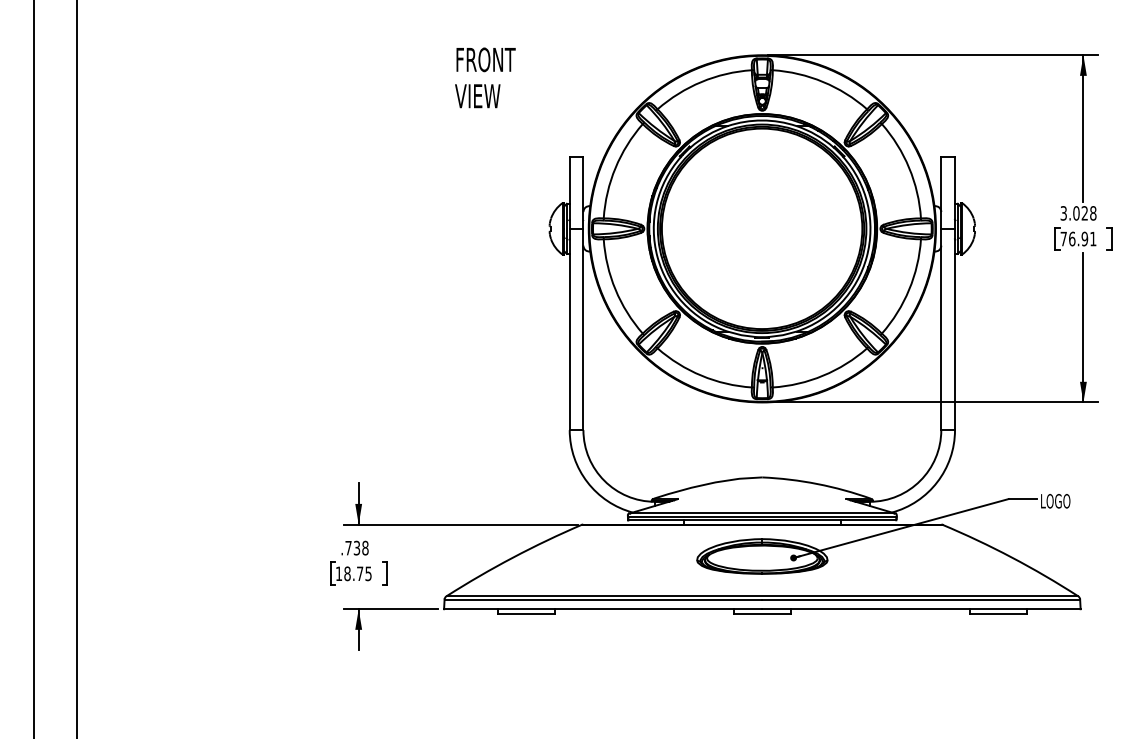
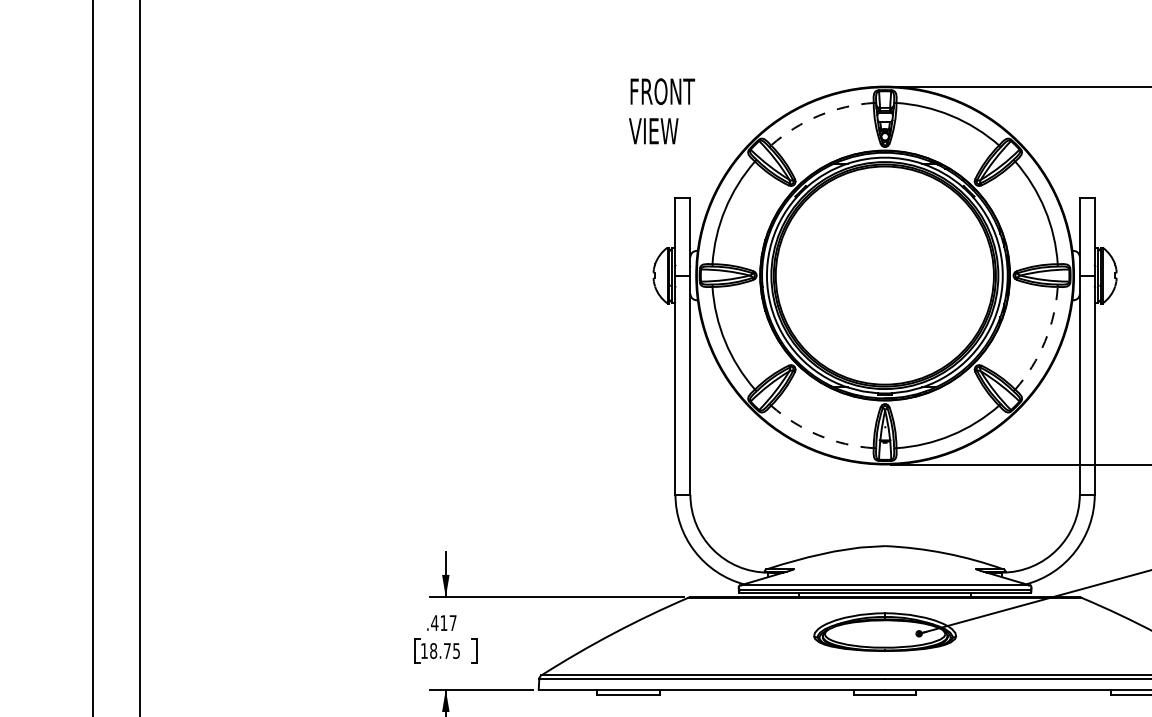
text: (485, 77) -> (662, 110), moved
arc: (701, 82) -> (818, 116), solid -> dashed
arc: (909, 289) -> (1045, 341), solid -> dashed
arc: (701, 375) -> (818, 435), solid -> dashed
text: (356, 547) -> (443, 622), .738 -> .417

